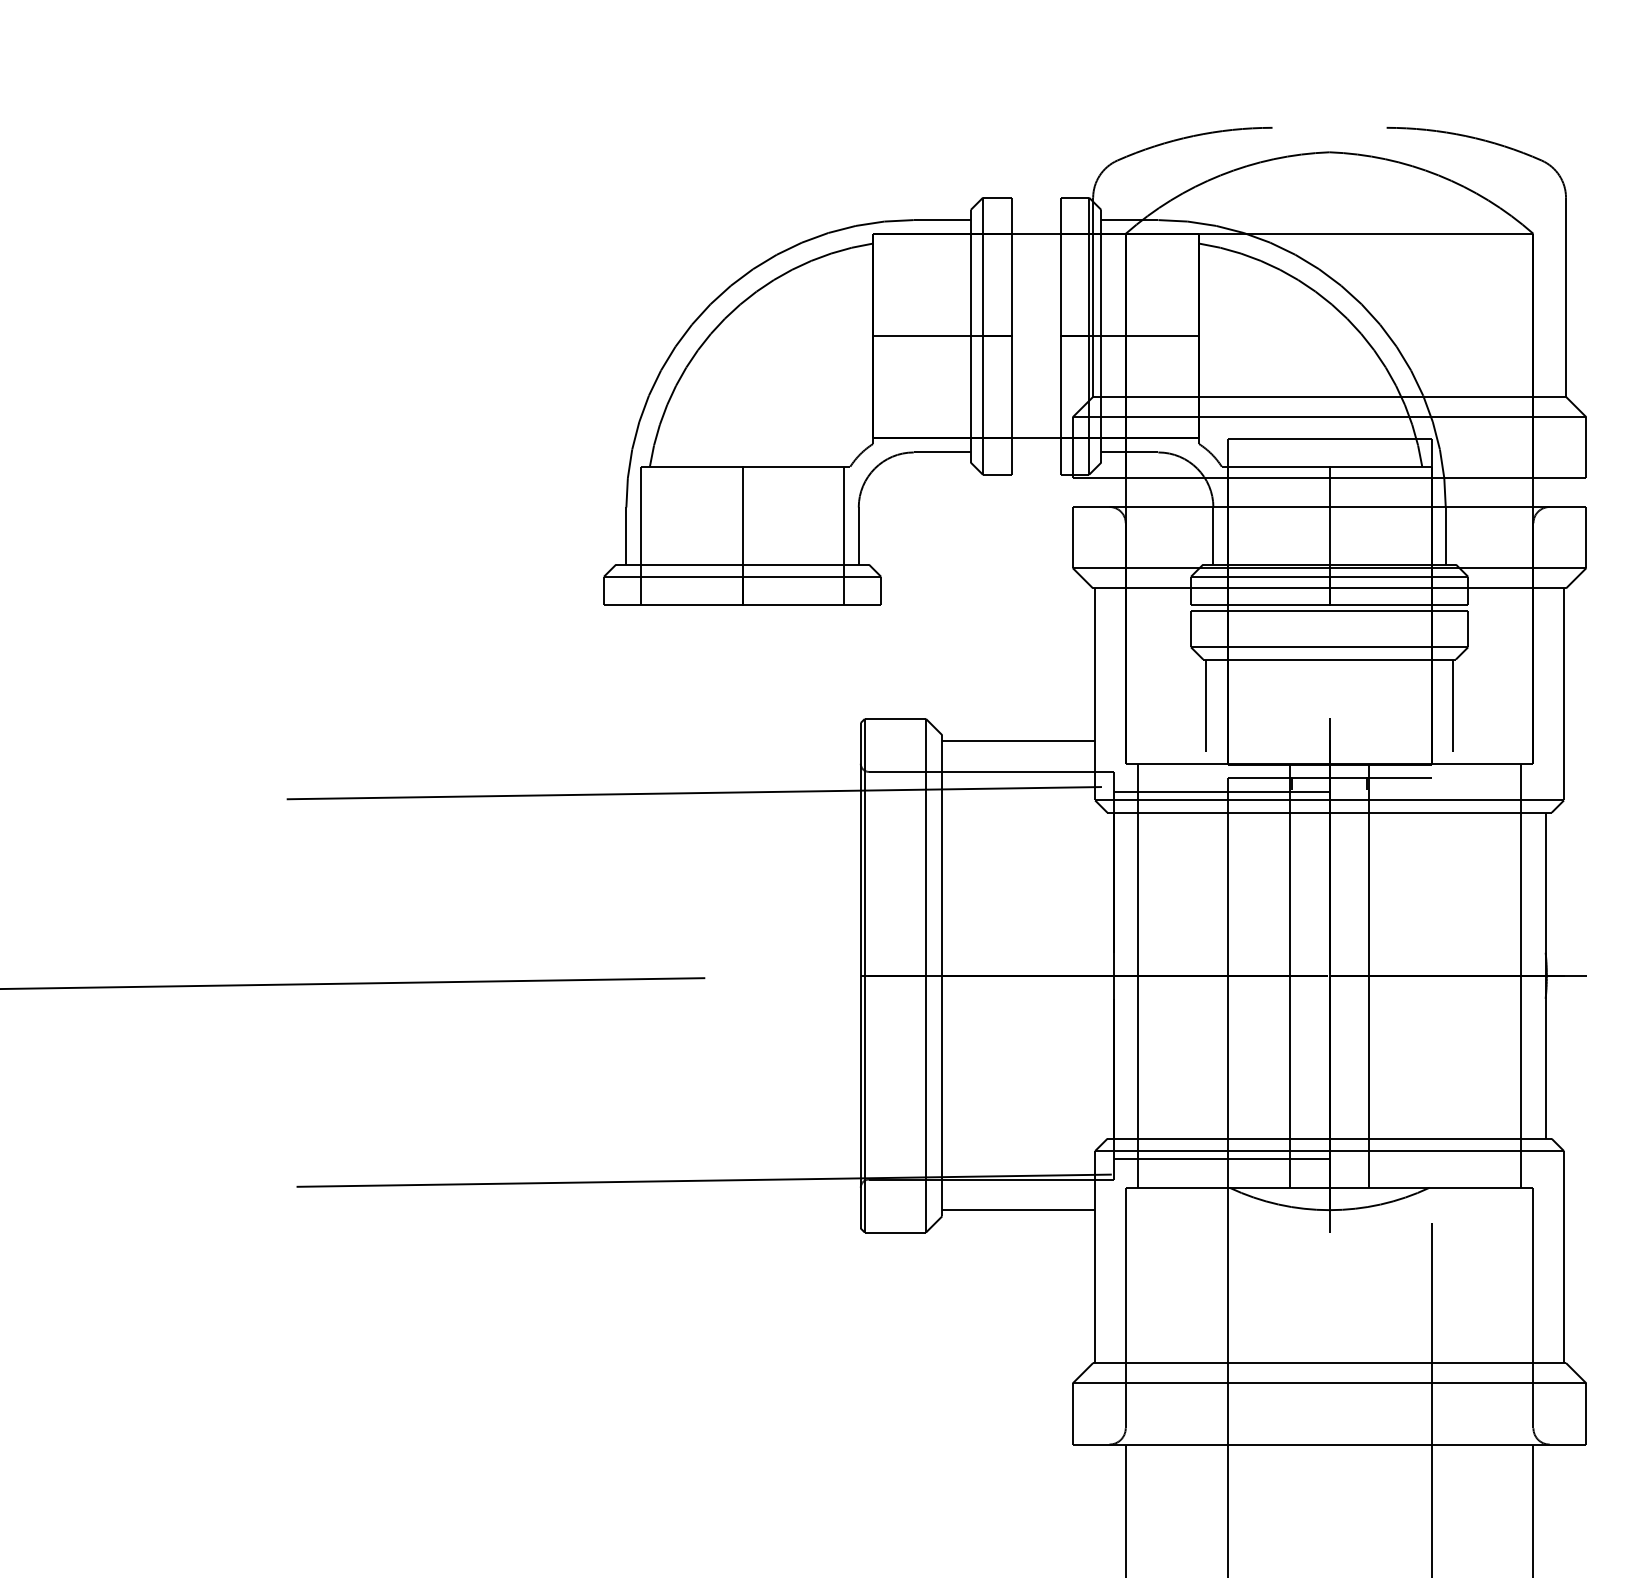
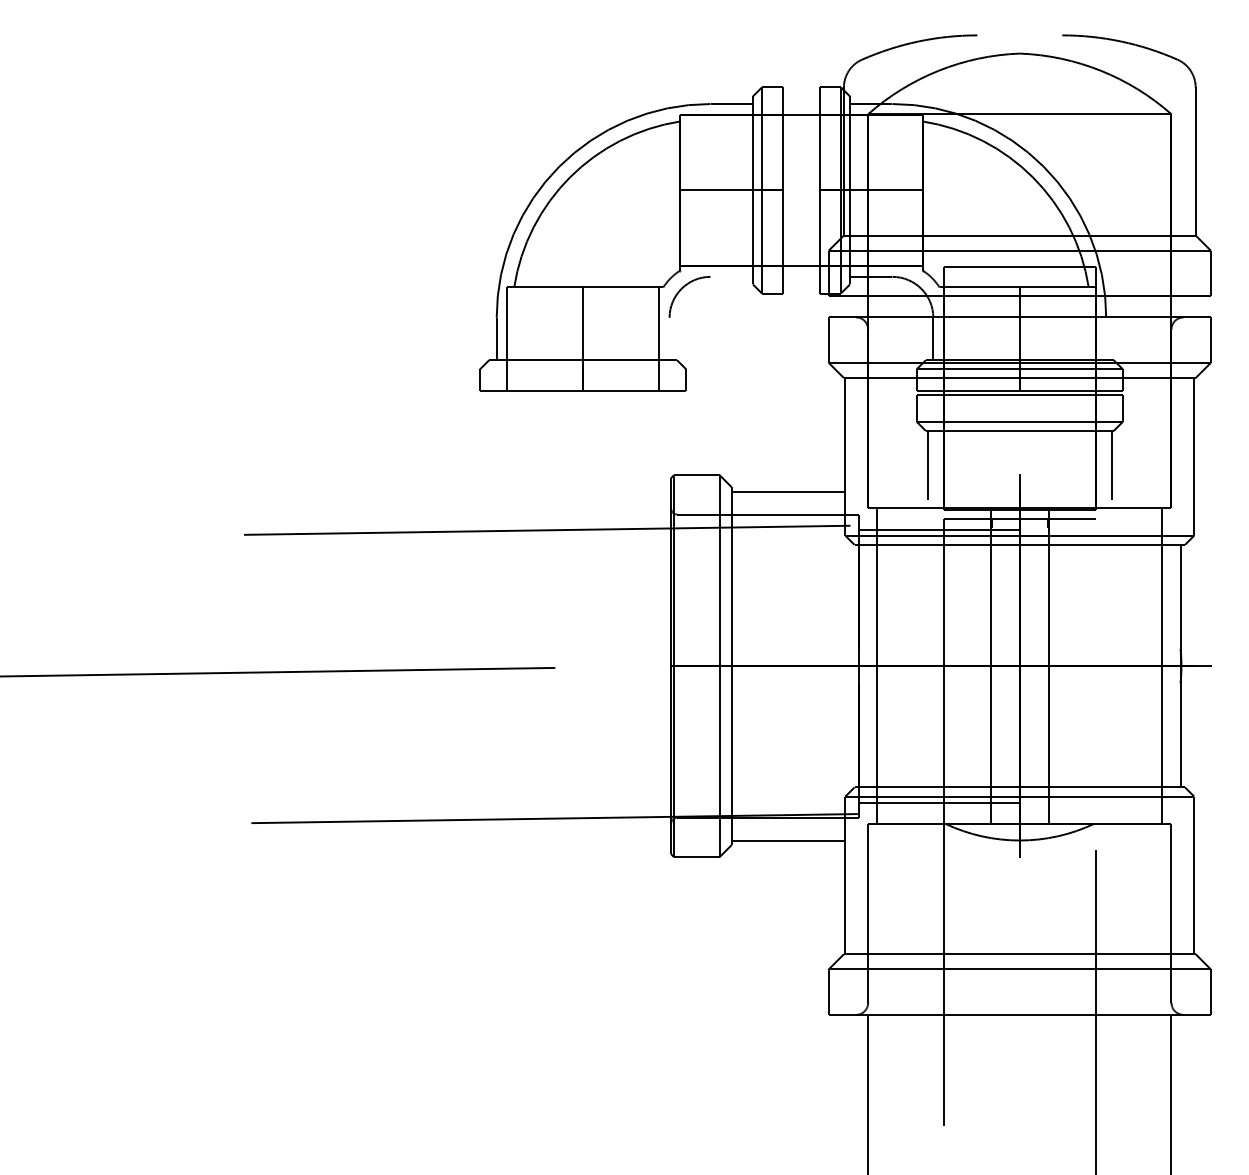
line: (942, 451) -> (731, 276), removed
line: (858, 535) -> (669, 338), removed
line: (1446, 535) -> (1106, 338), removed
line: (743, 576) -> (583, 369), removed

